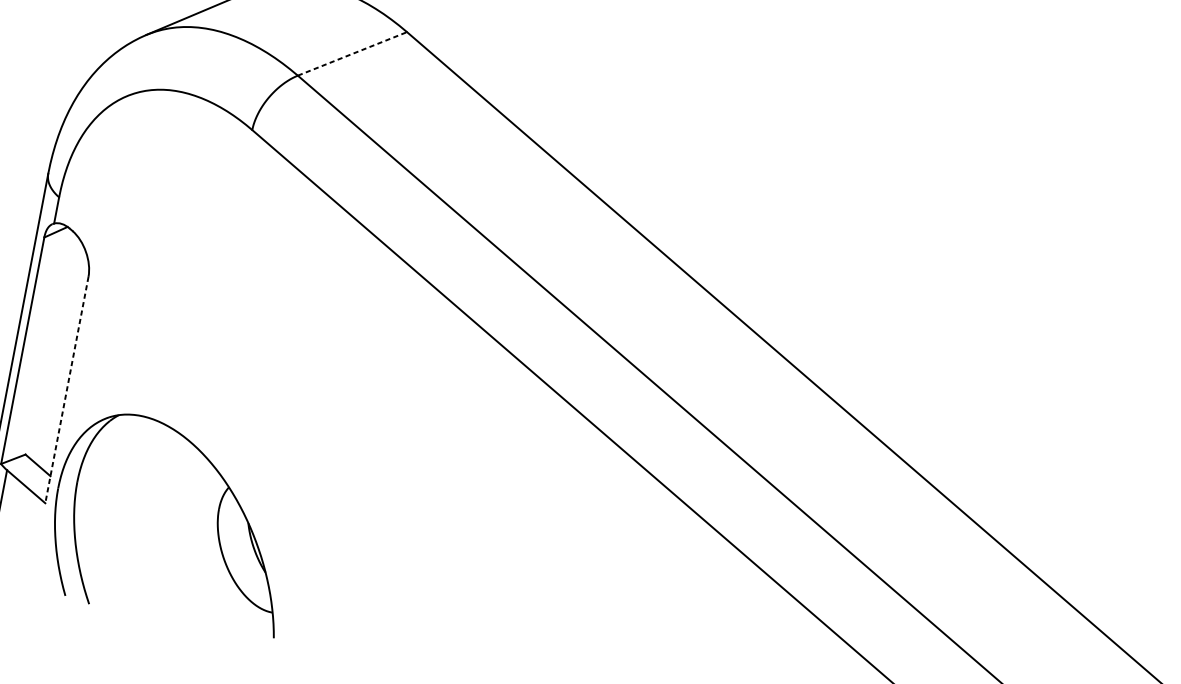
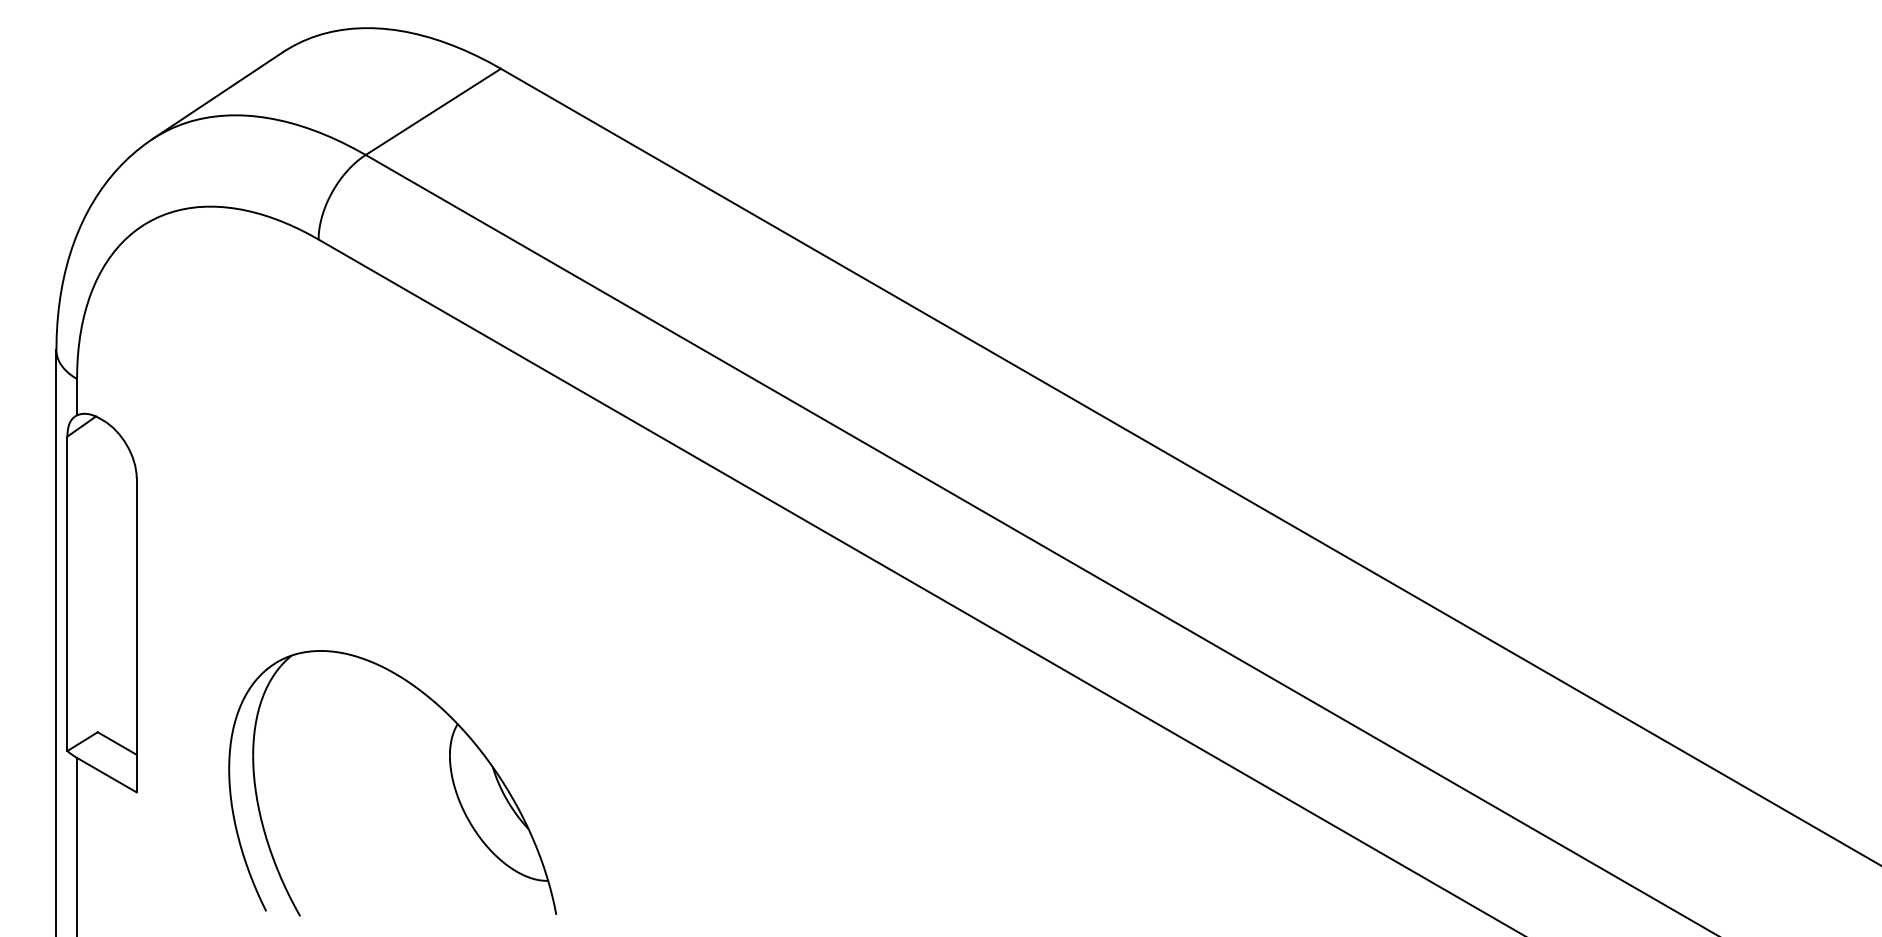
line: (352, 53) -> (433, 111), dashed -> solid
line: (66, 390) -> (136, 635), dashed -> solid
part: (216, 522) -> (450, 774), moved

